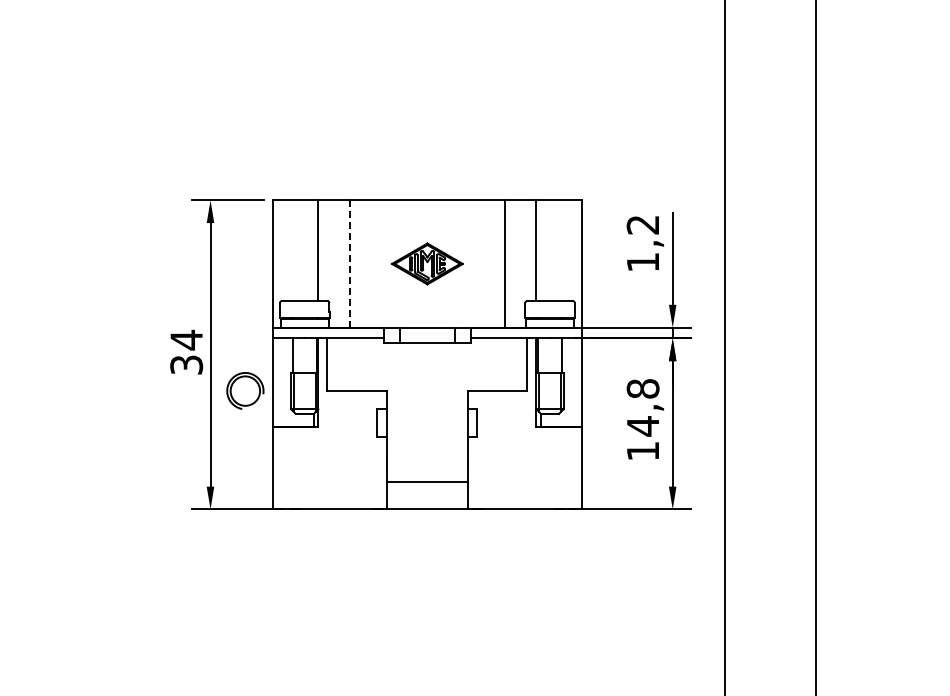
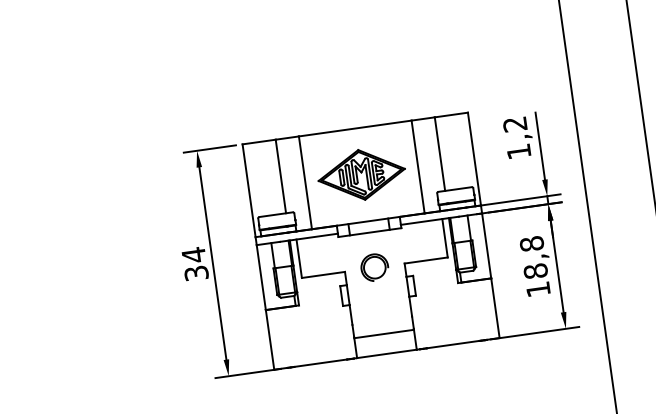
line: (350, 263) -> (305, 182), dashed -> solid
part: (427, 263) -> (361, 174), size x1.67
part: (245, 390) -> (374, 267), moved
text: (642, 426) -> (535, 271), 14,8 -> 18,8

